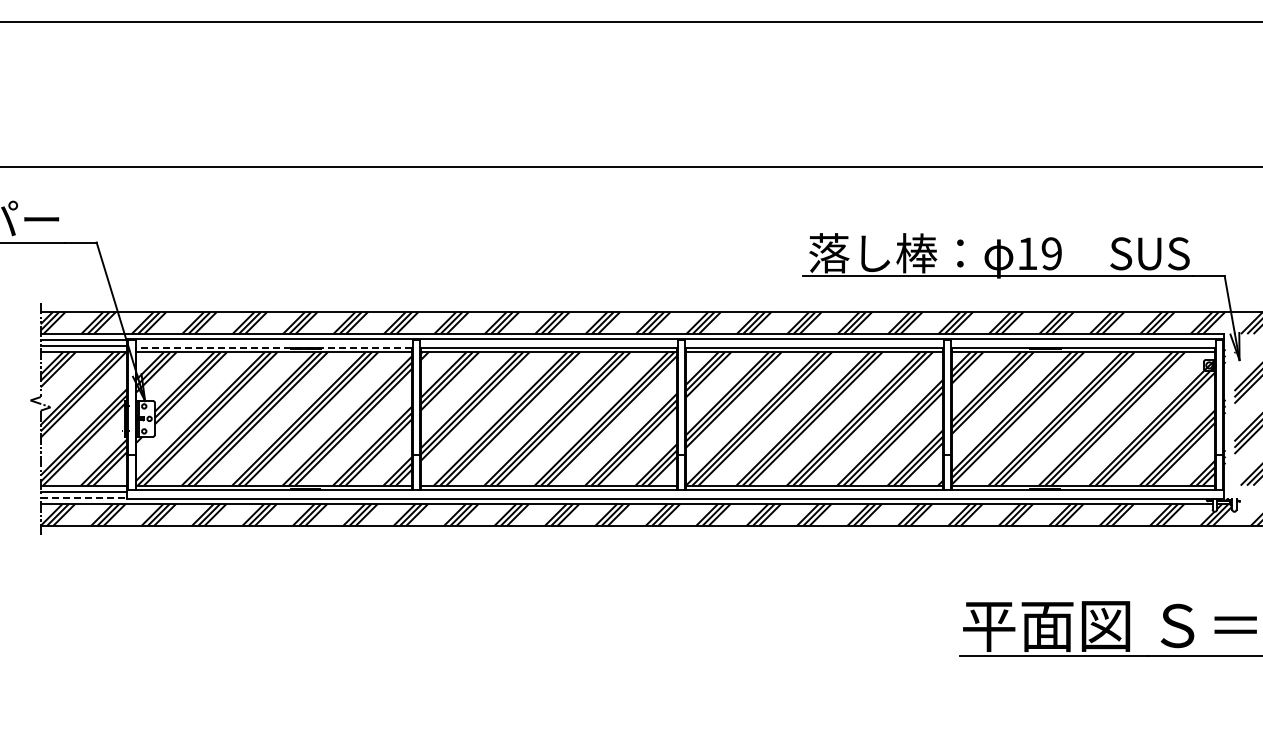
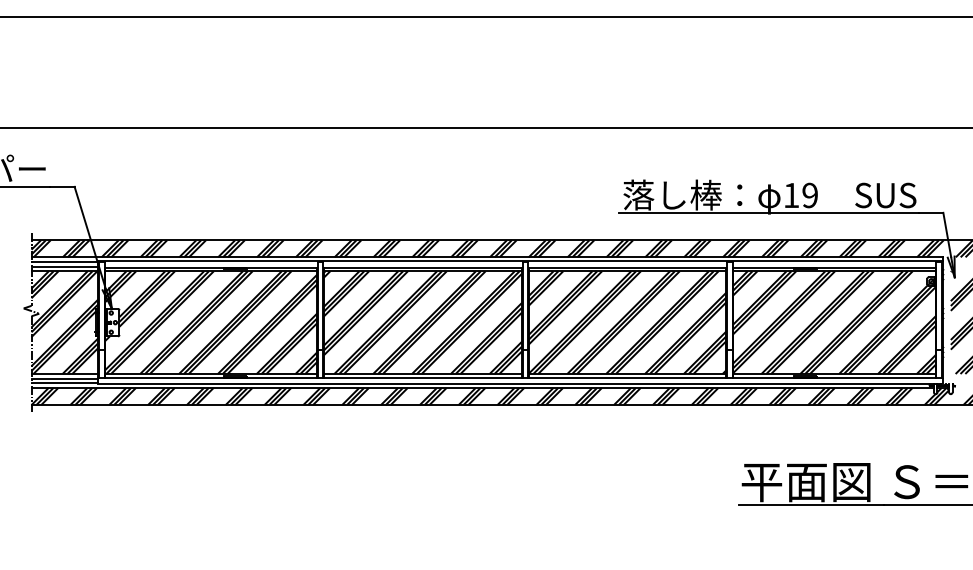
line: (274, 347) -> (211, 267), dashed -> solid
line: (84, 497) -> (65, 383), dashed -> solid

